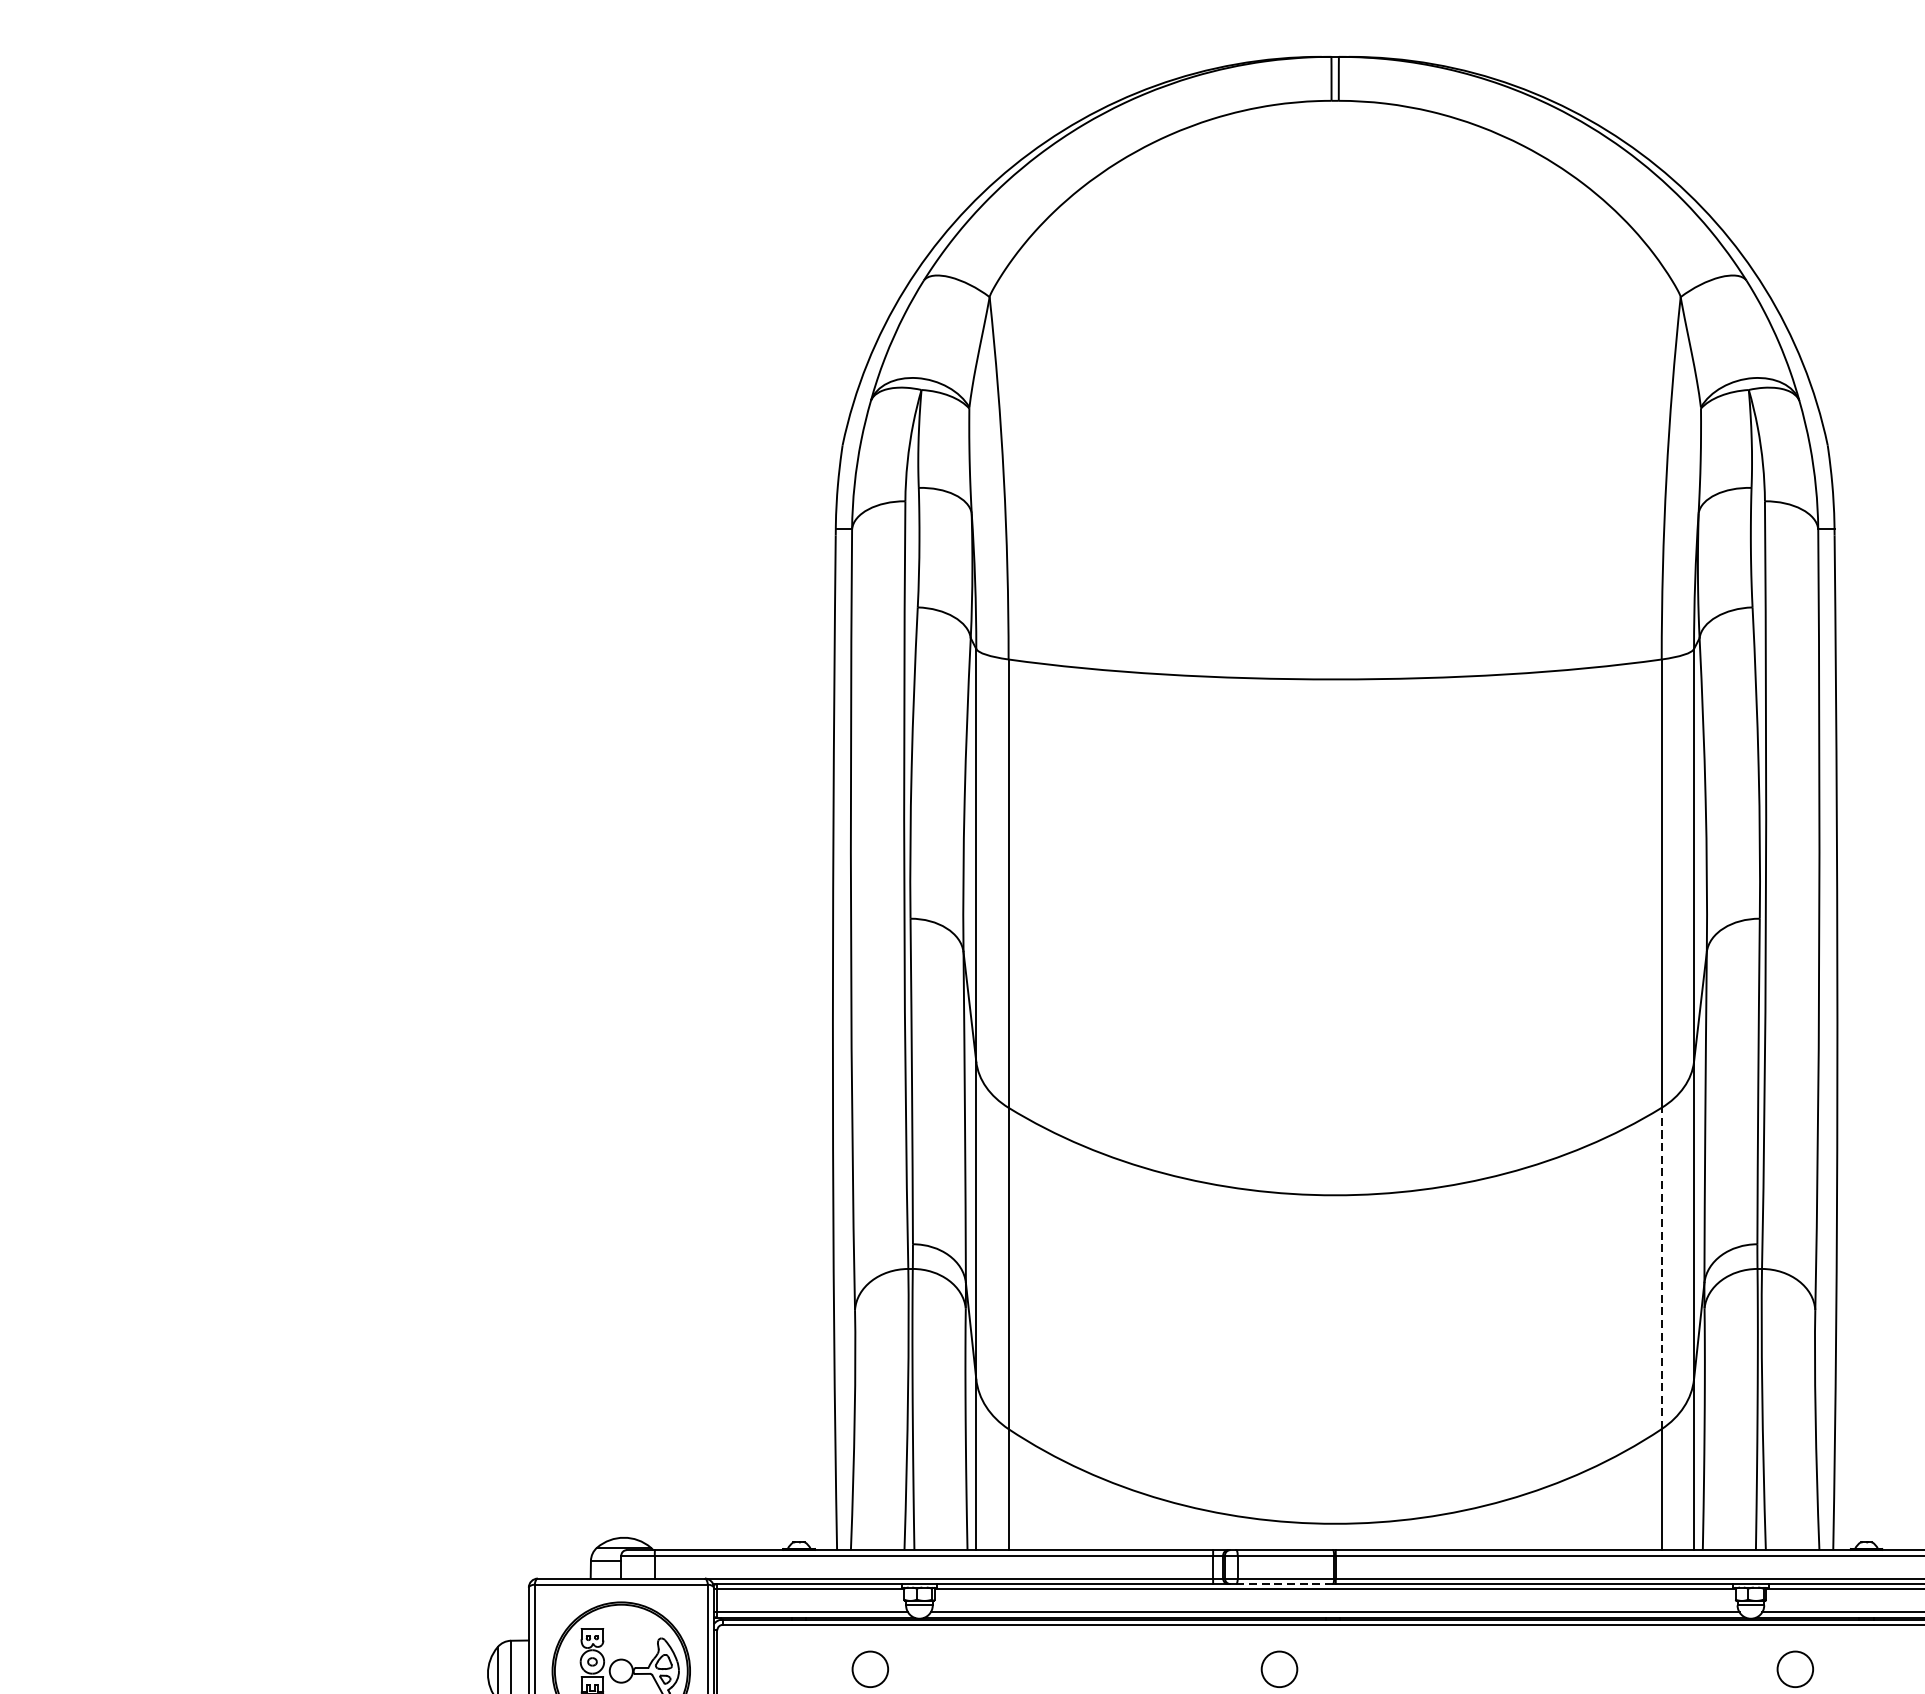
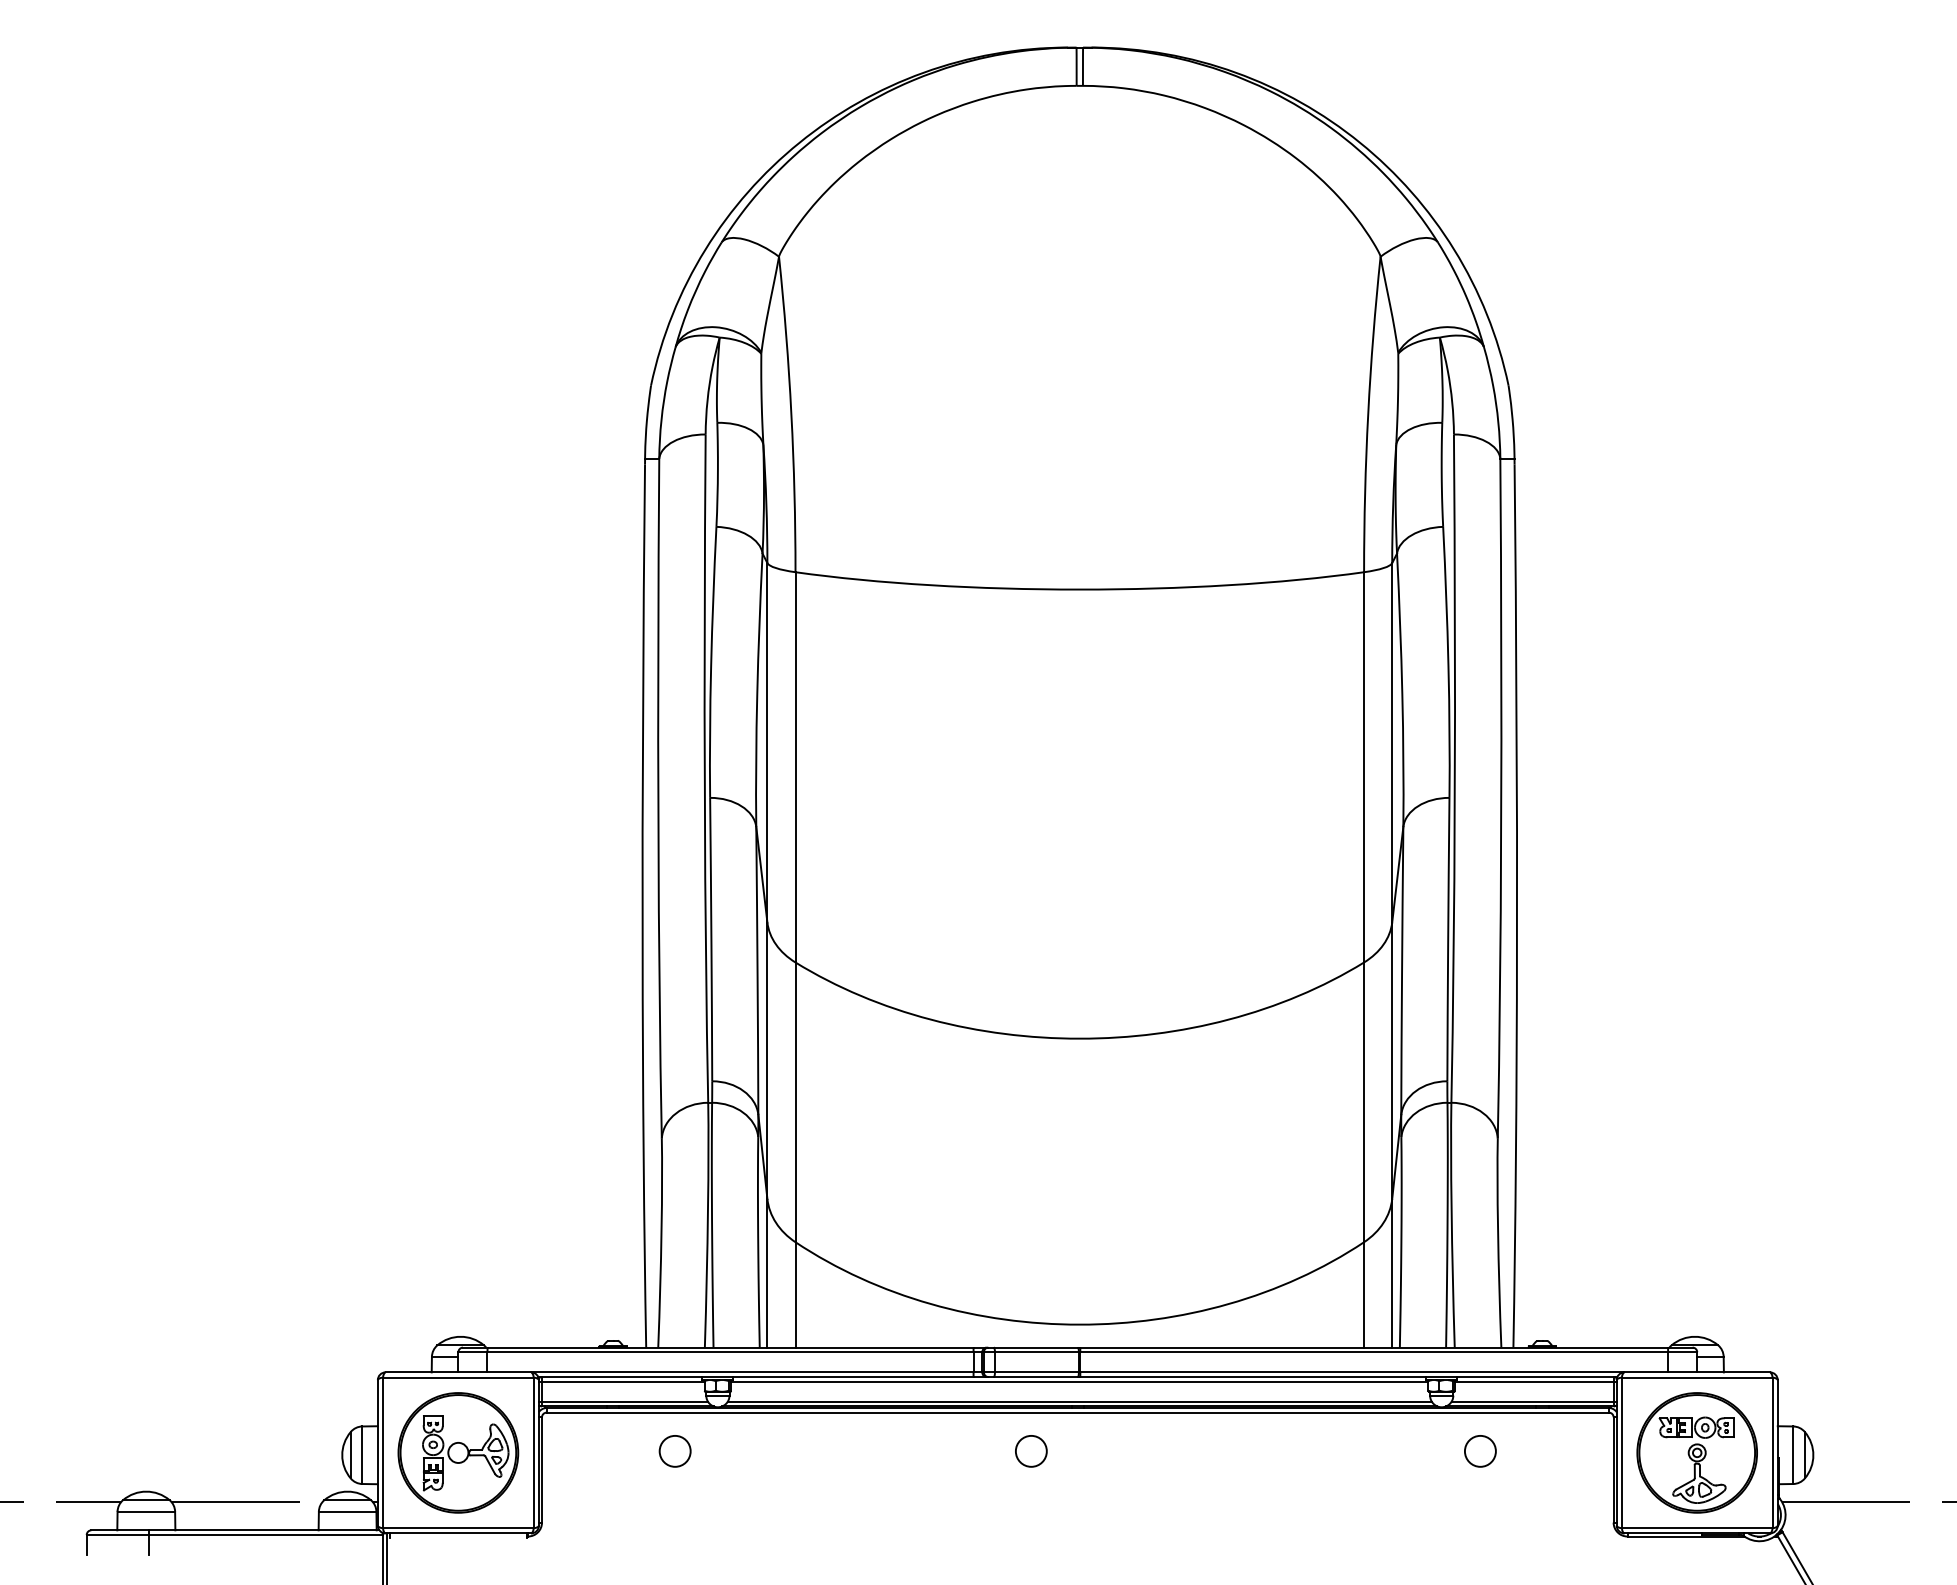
line: (1662, 1268) -> (1364, 1102), dashed -> solid
line: (1285, 1584) -> (1036, 1377), dashed -> solid

